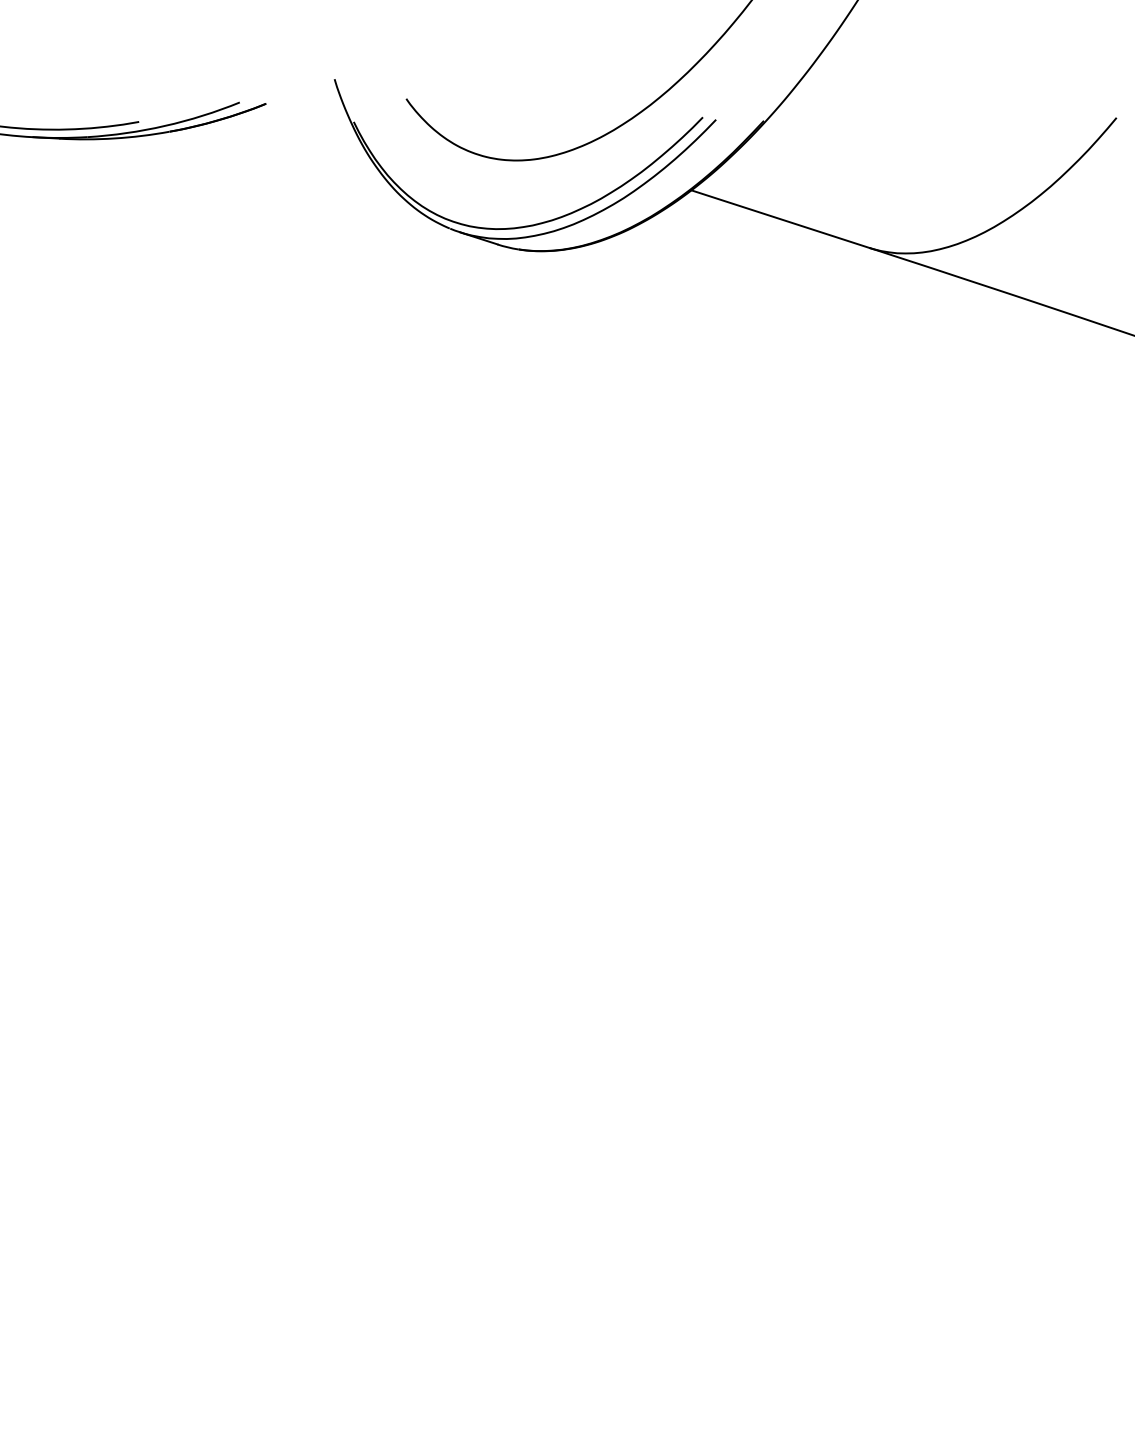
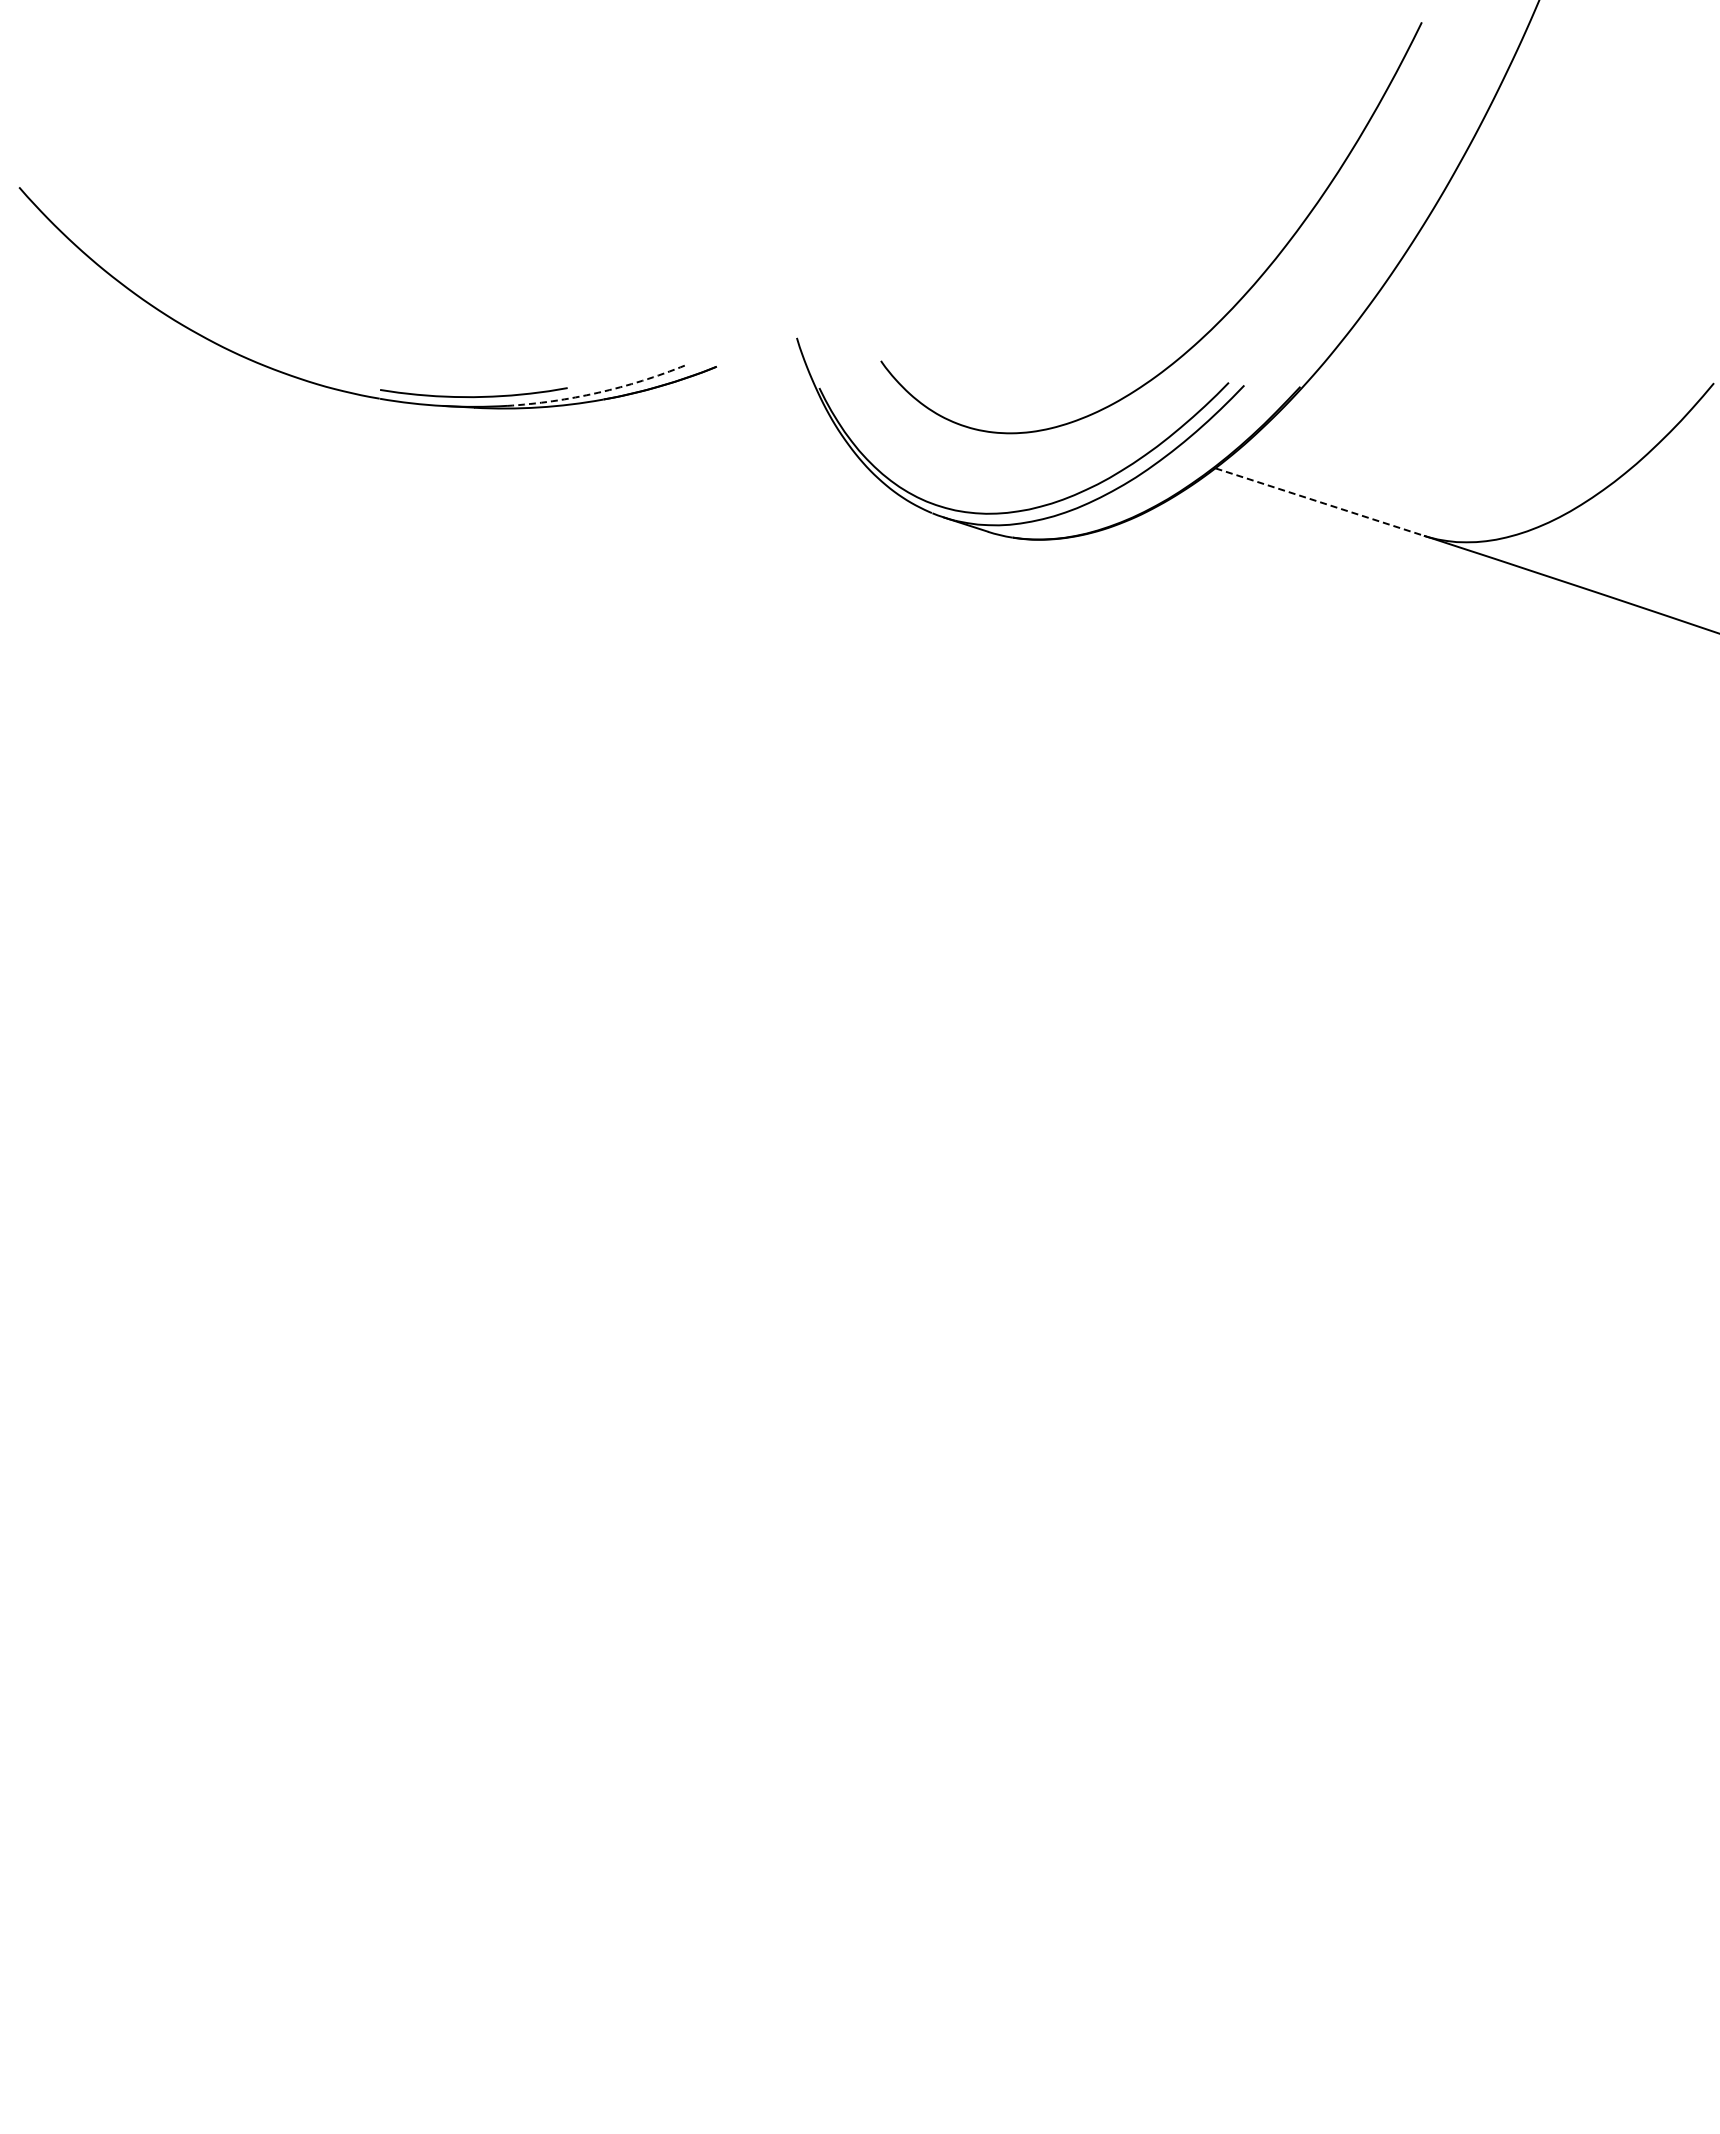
arc: (165, 125) -> (598, 392), solid -> dashed
line: (780, 219) -> (1319, 502), solid -> dashed

